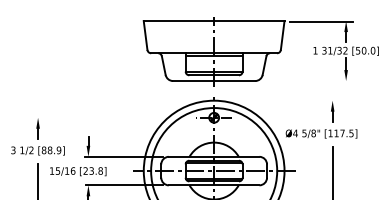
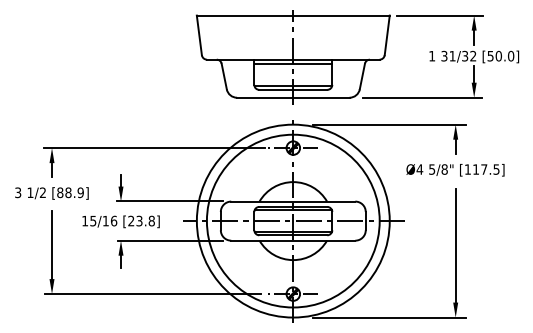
line: (308, 80) -> (422, 97), added
line: (283, 100) -> (388, 124), added
line: (112, 118) -> (154, 148), added
text: (321, 134) -> (455, 170), moved
text: (77, 171) -> (120, 221), moved

